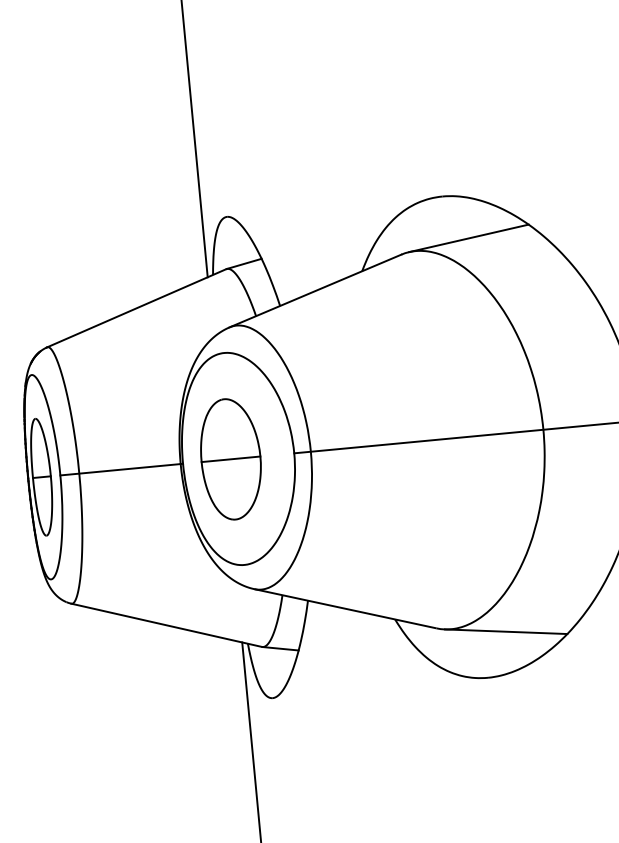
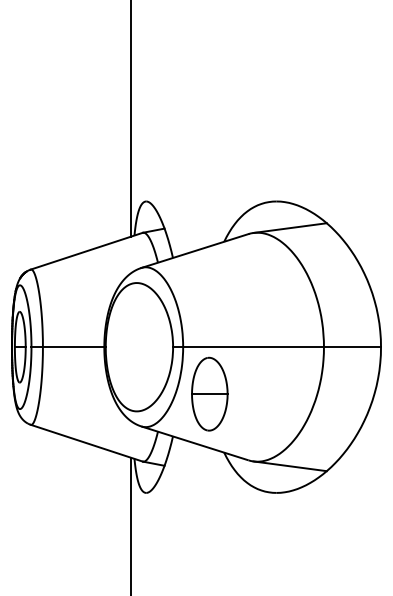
part: (230, 458) -> (209, 393), moved

